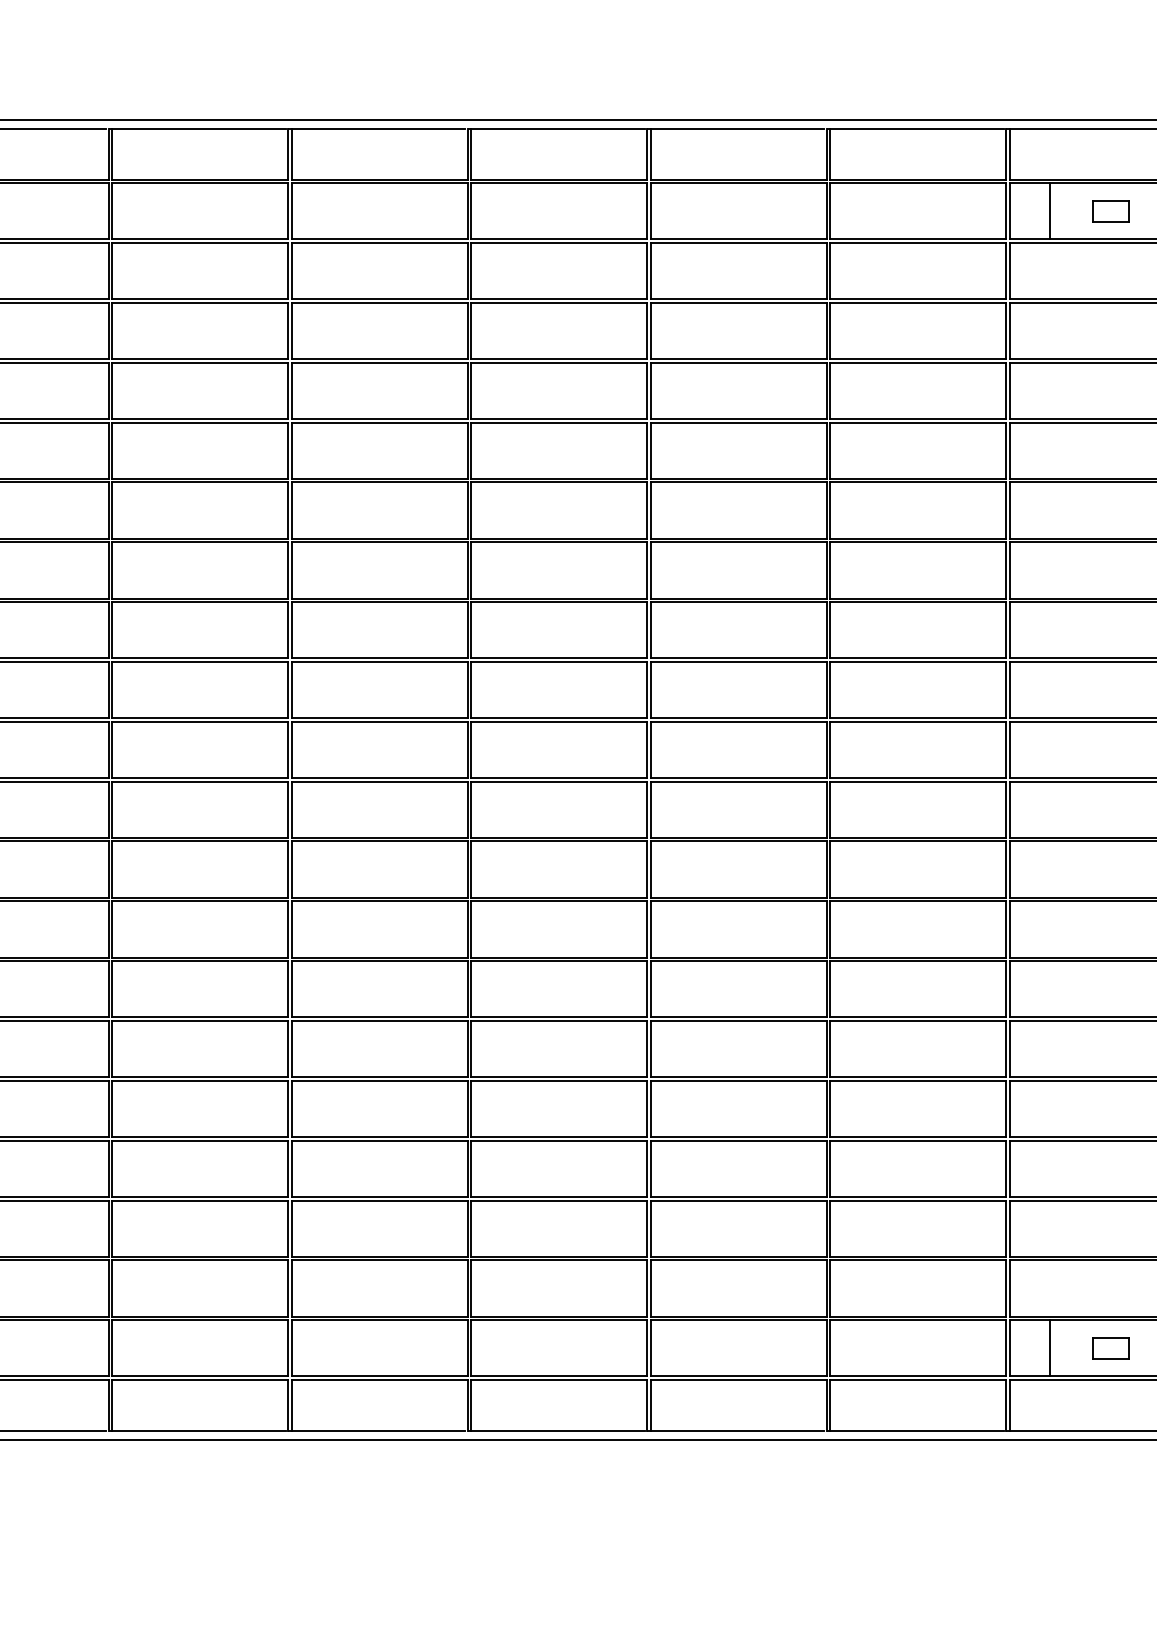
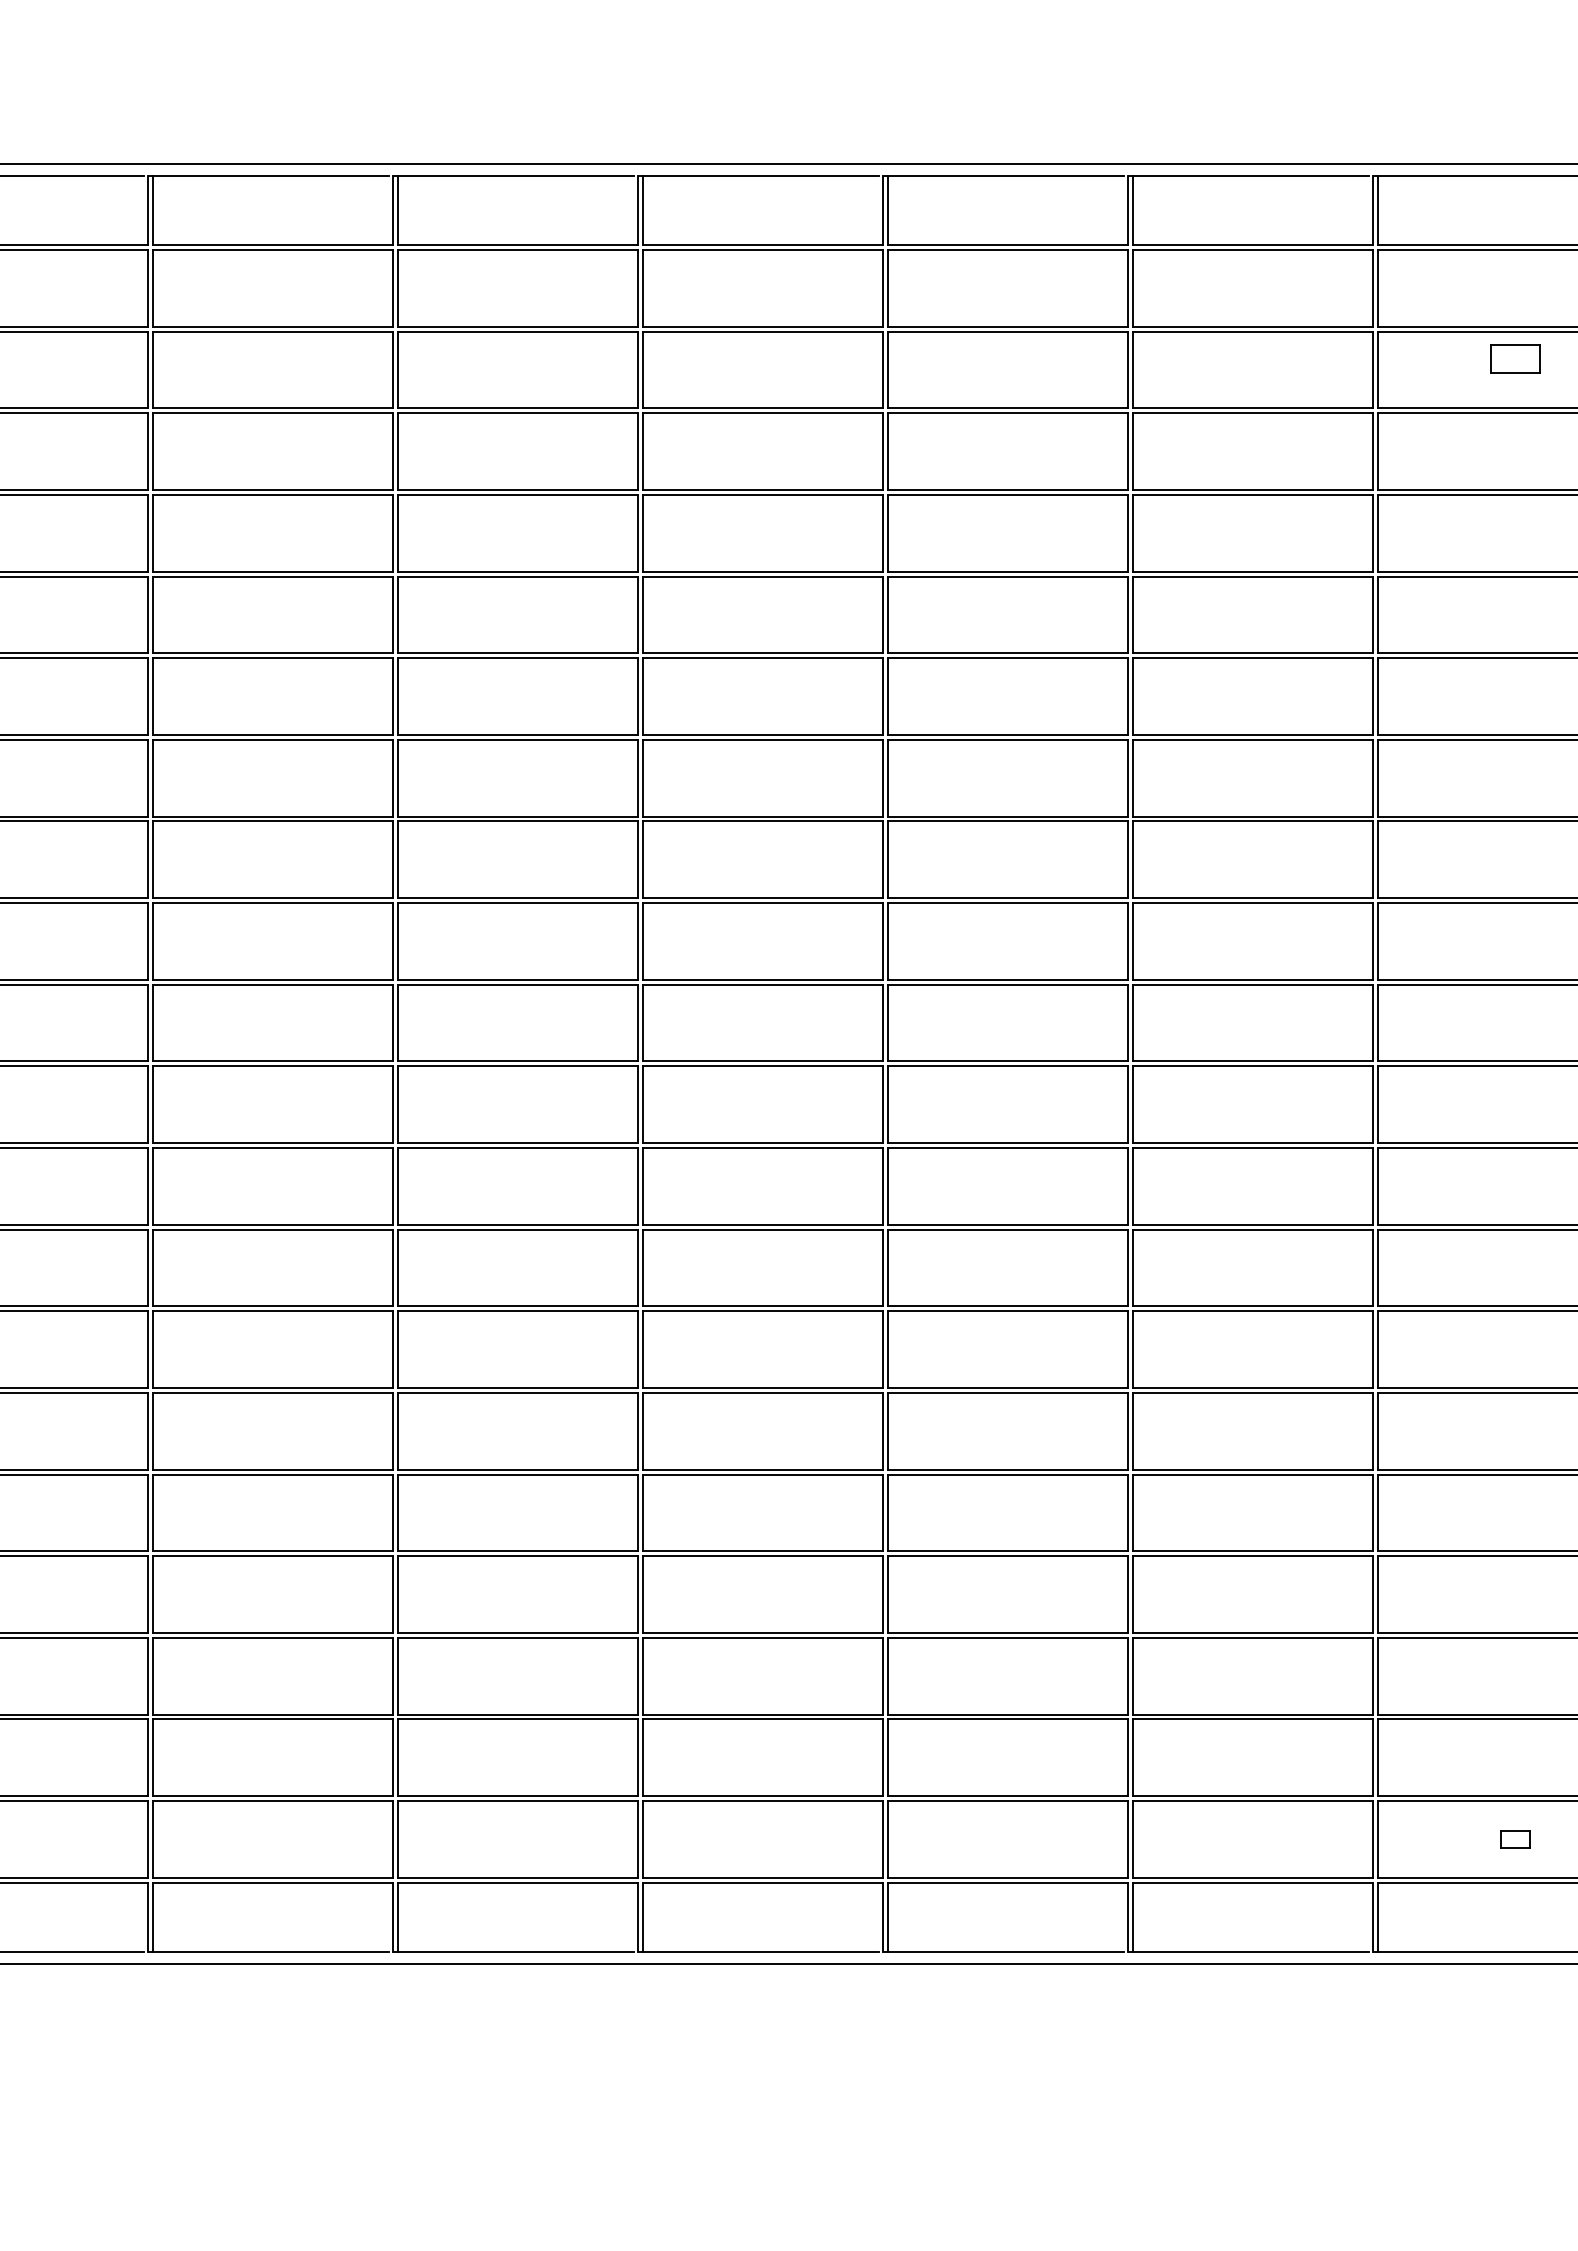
line: (1050, 210) -> (1432, 287), removed
part: (1111, 210) -> (1515, 358), moved
part: (1111, 1347) -> (1515, 1838), size x0.6
line: (1050, 1348) -> (1432, 1839), removed

